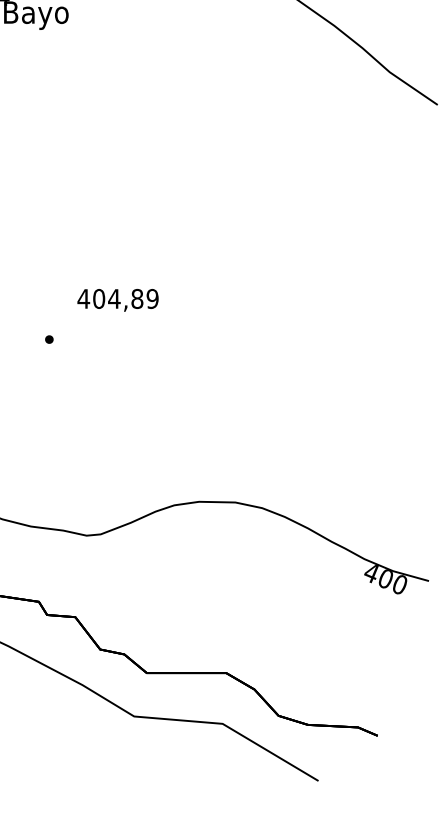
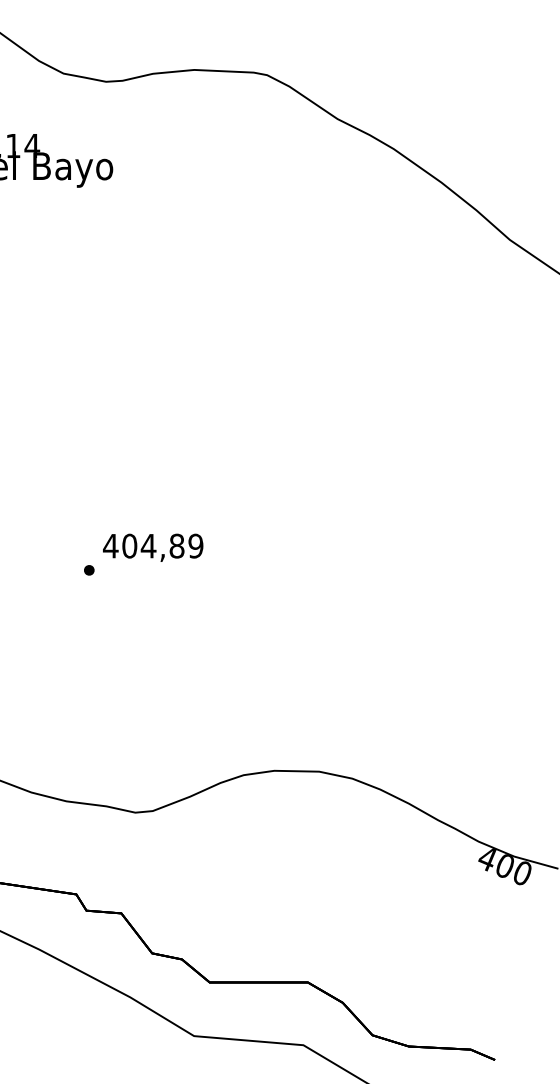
text: (118, 300) -> (153, 547), moved

